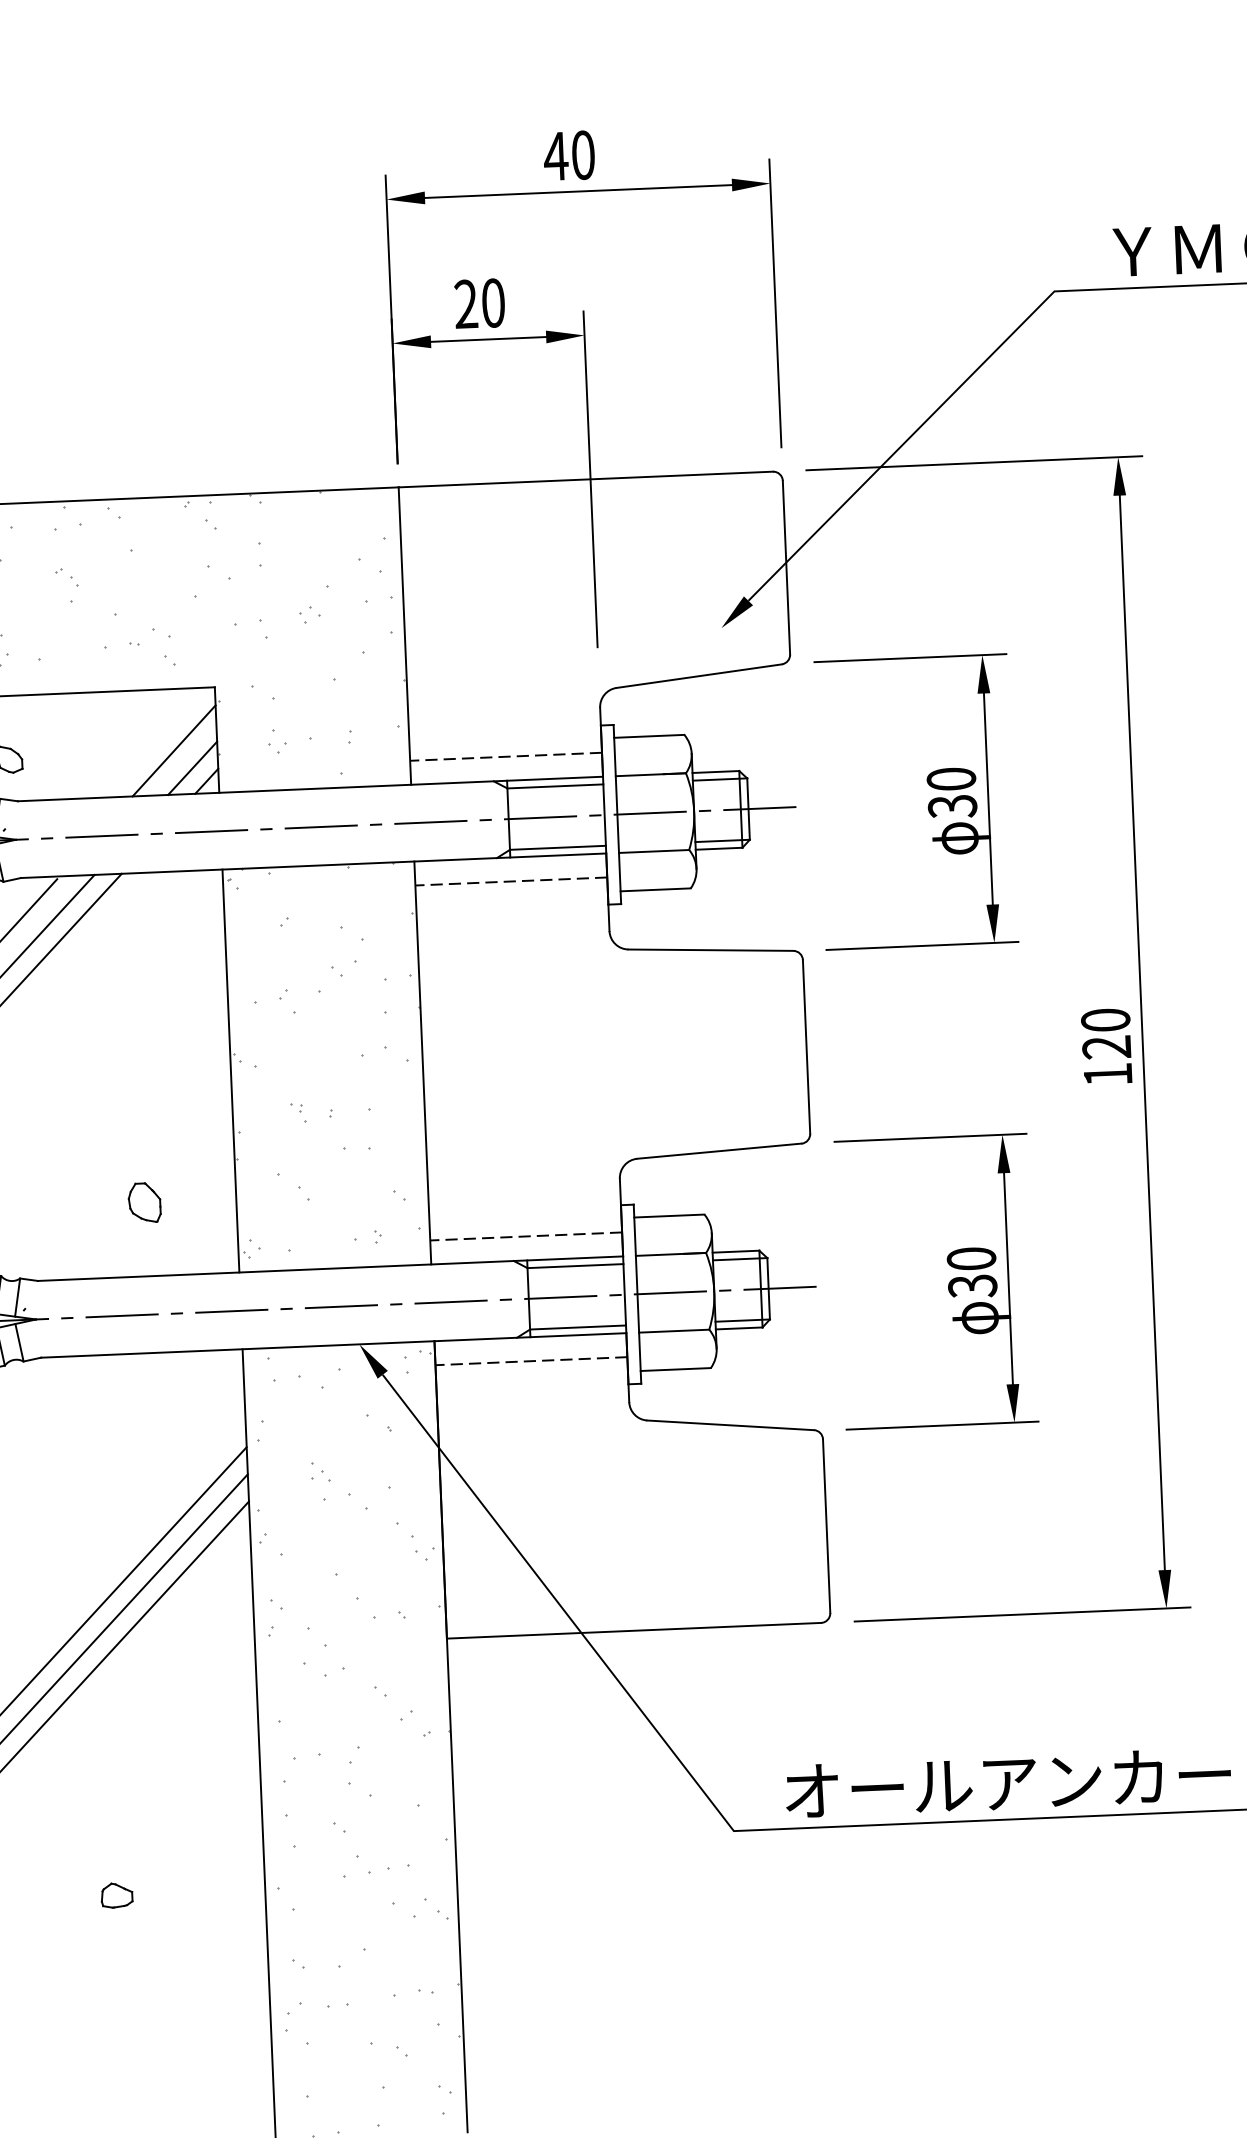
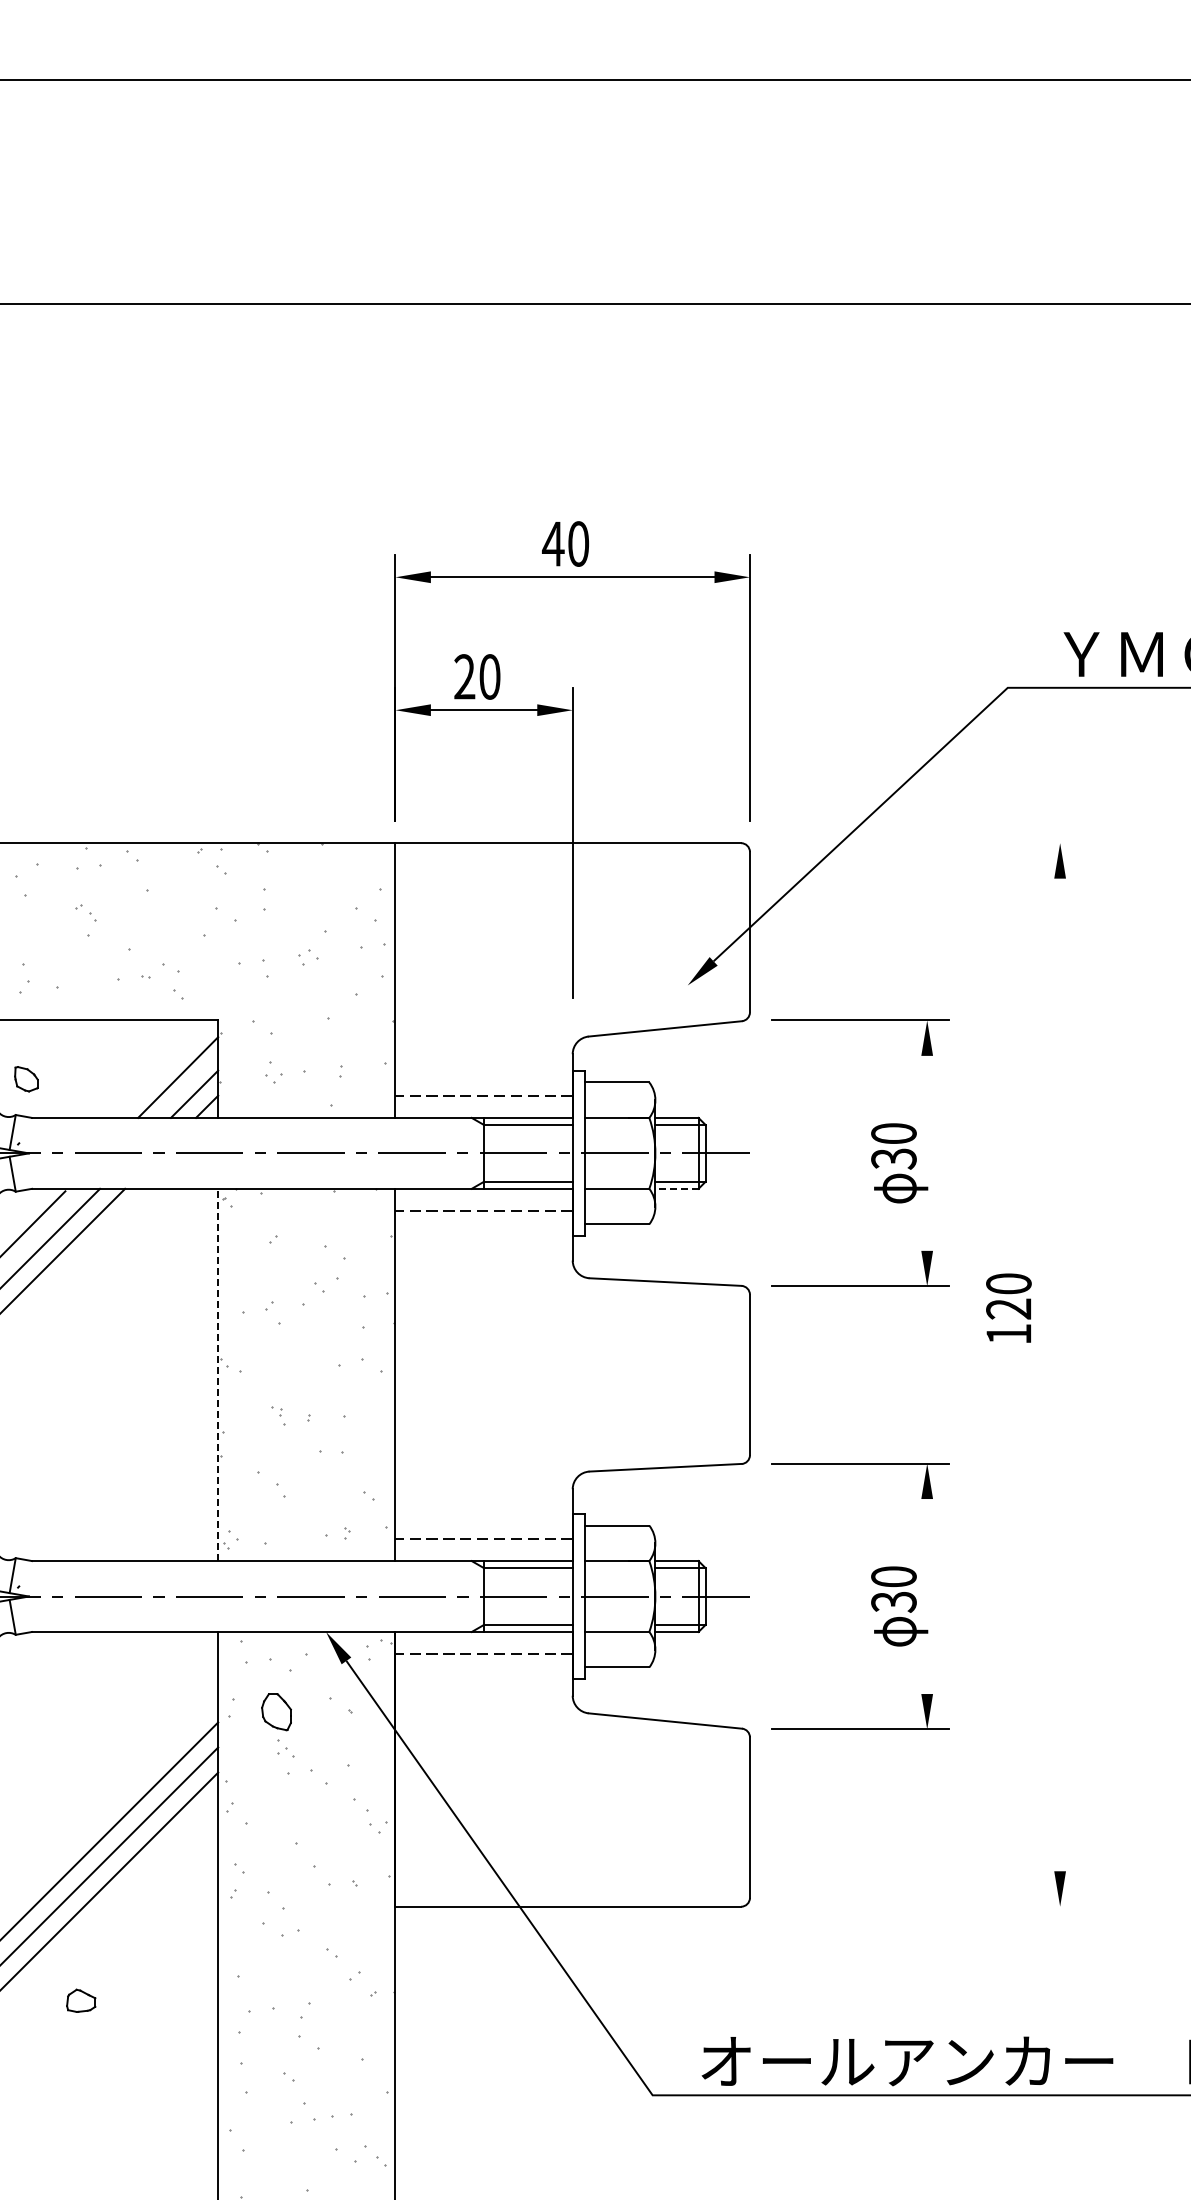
line: (974, 463) -> (927, 843), removed
line: (988, 798) -> (927, 1152), removed
line: (718, 848) -> (676, 1188), solid -> dashed
line: (1142, 1032) -> (1060, 1374), removed
text: (1106, 1045) -> (1008, 1307), moved
line: (231, 1070) -> (218, 1374), solid -> dashed
part: (144, 1203) -> (276, 1712), moved
line: (1008, 1278) -> (927, 1596), removed
line: (1022, 1614) -> (927, 1906), removed
part: (117, 1895) -> (81, 2000), moved

